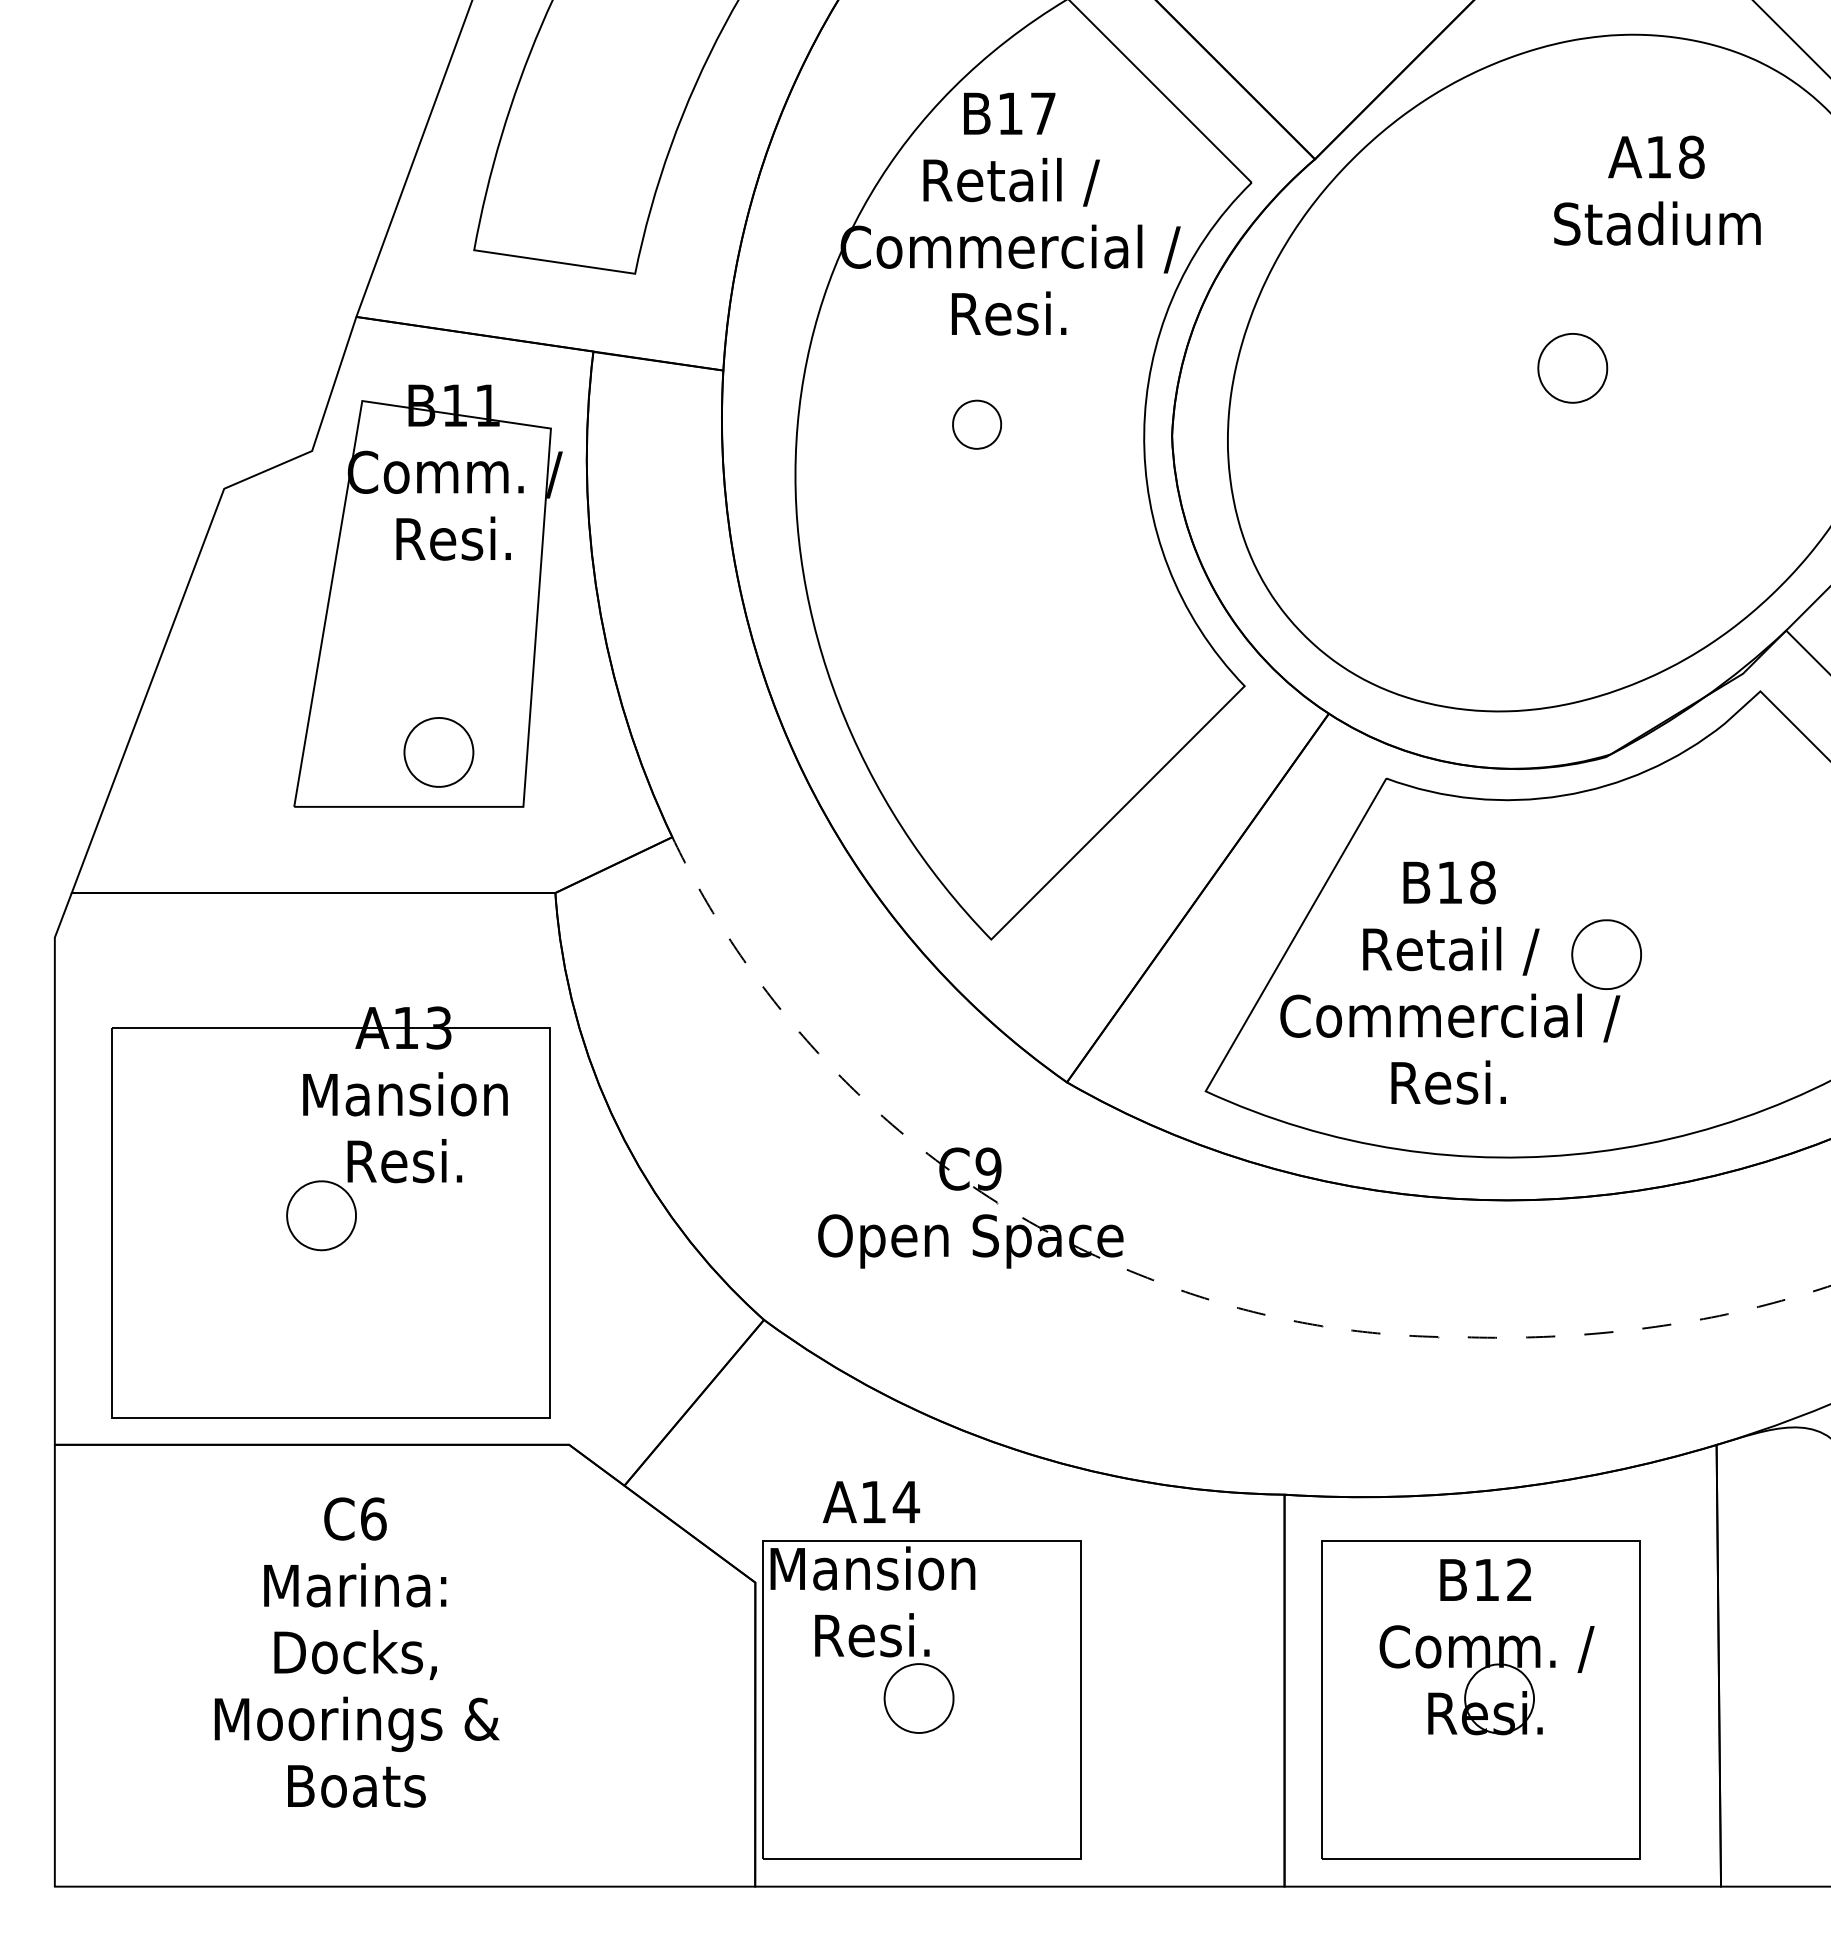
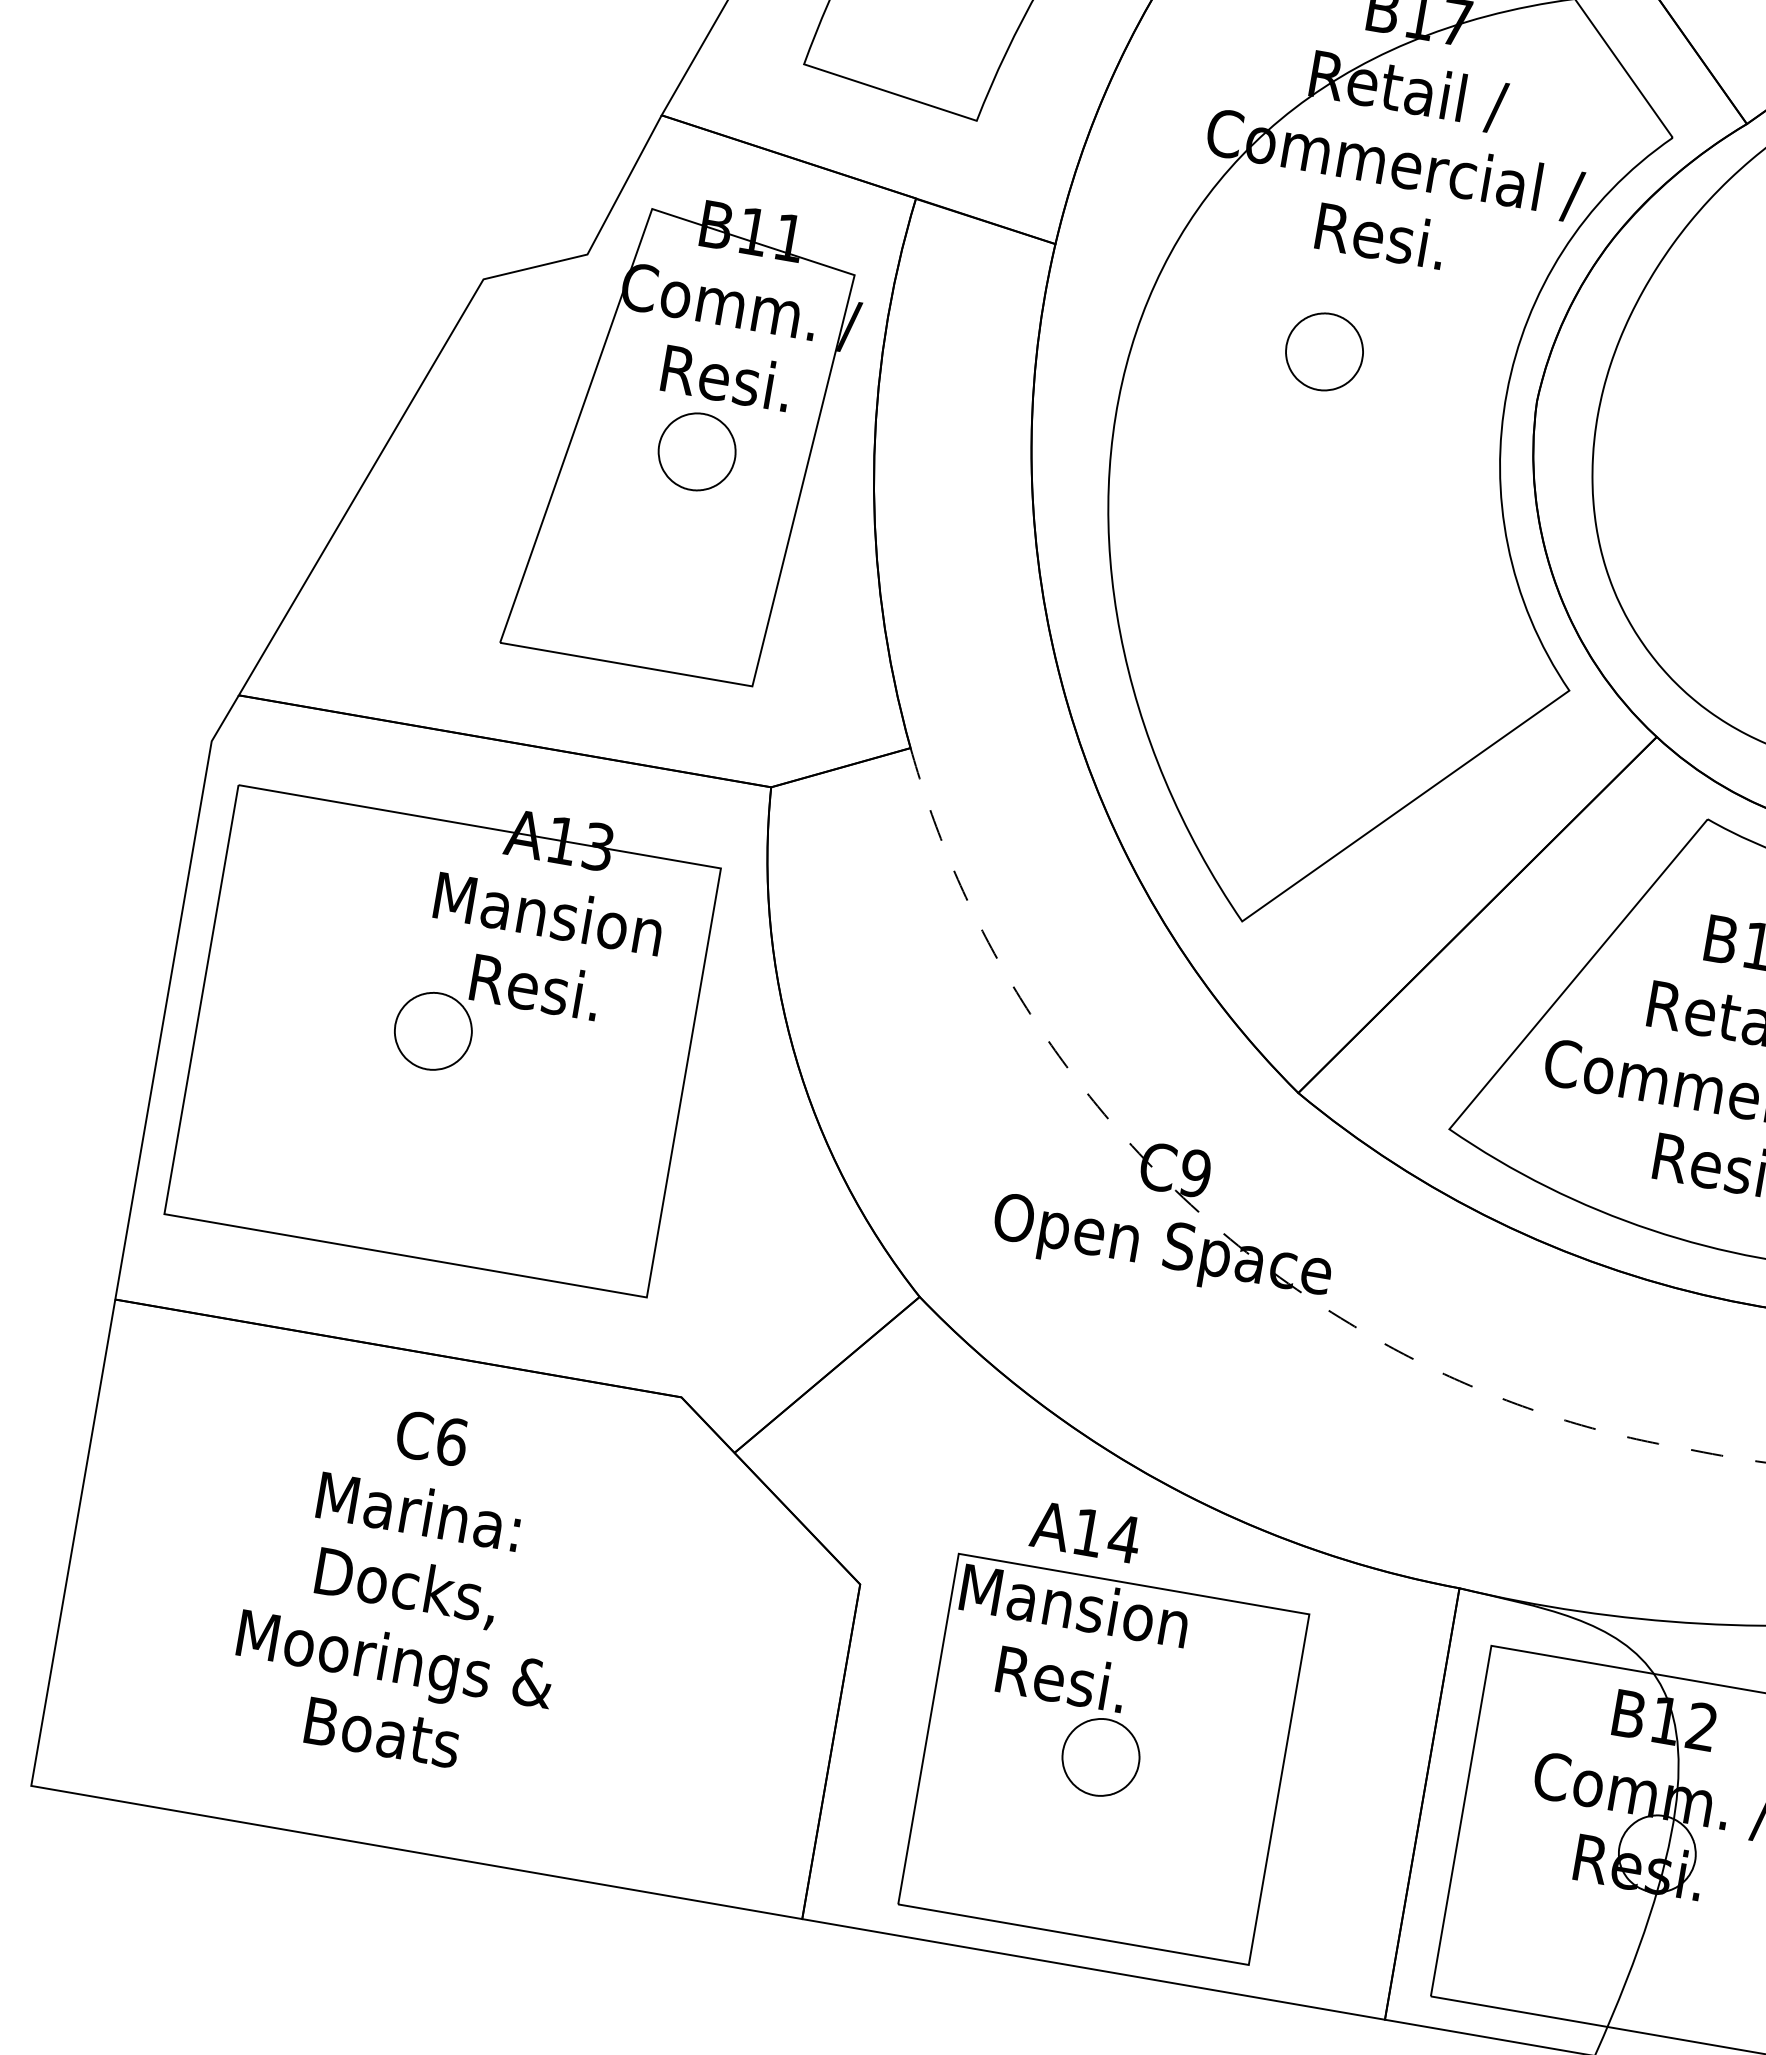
part: (976, 424) -> (1323, 351), size x1.43
part: (438, 752) -> (696, 451), moved
part: (330, 1212) -> (443, 1029), moved
part: (921, 1670) -> (1108, 1727), moved

